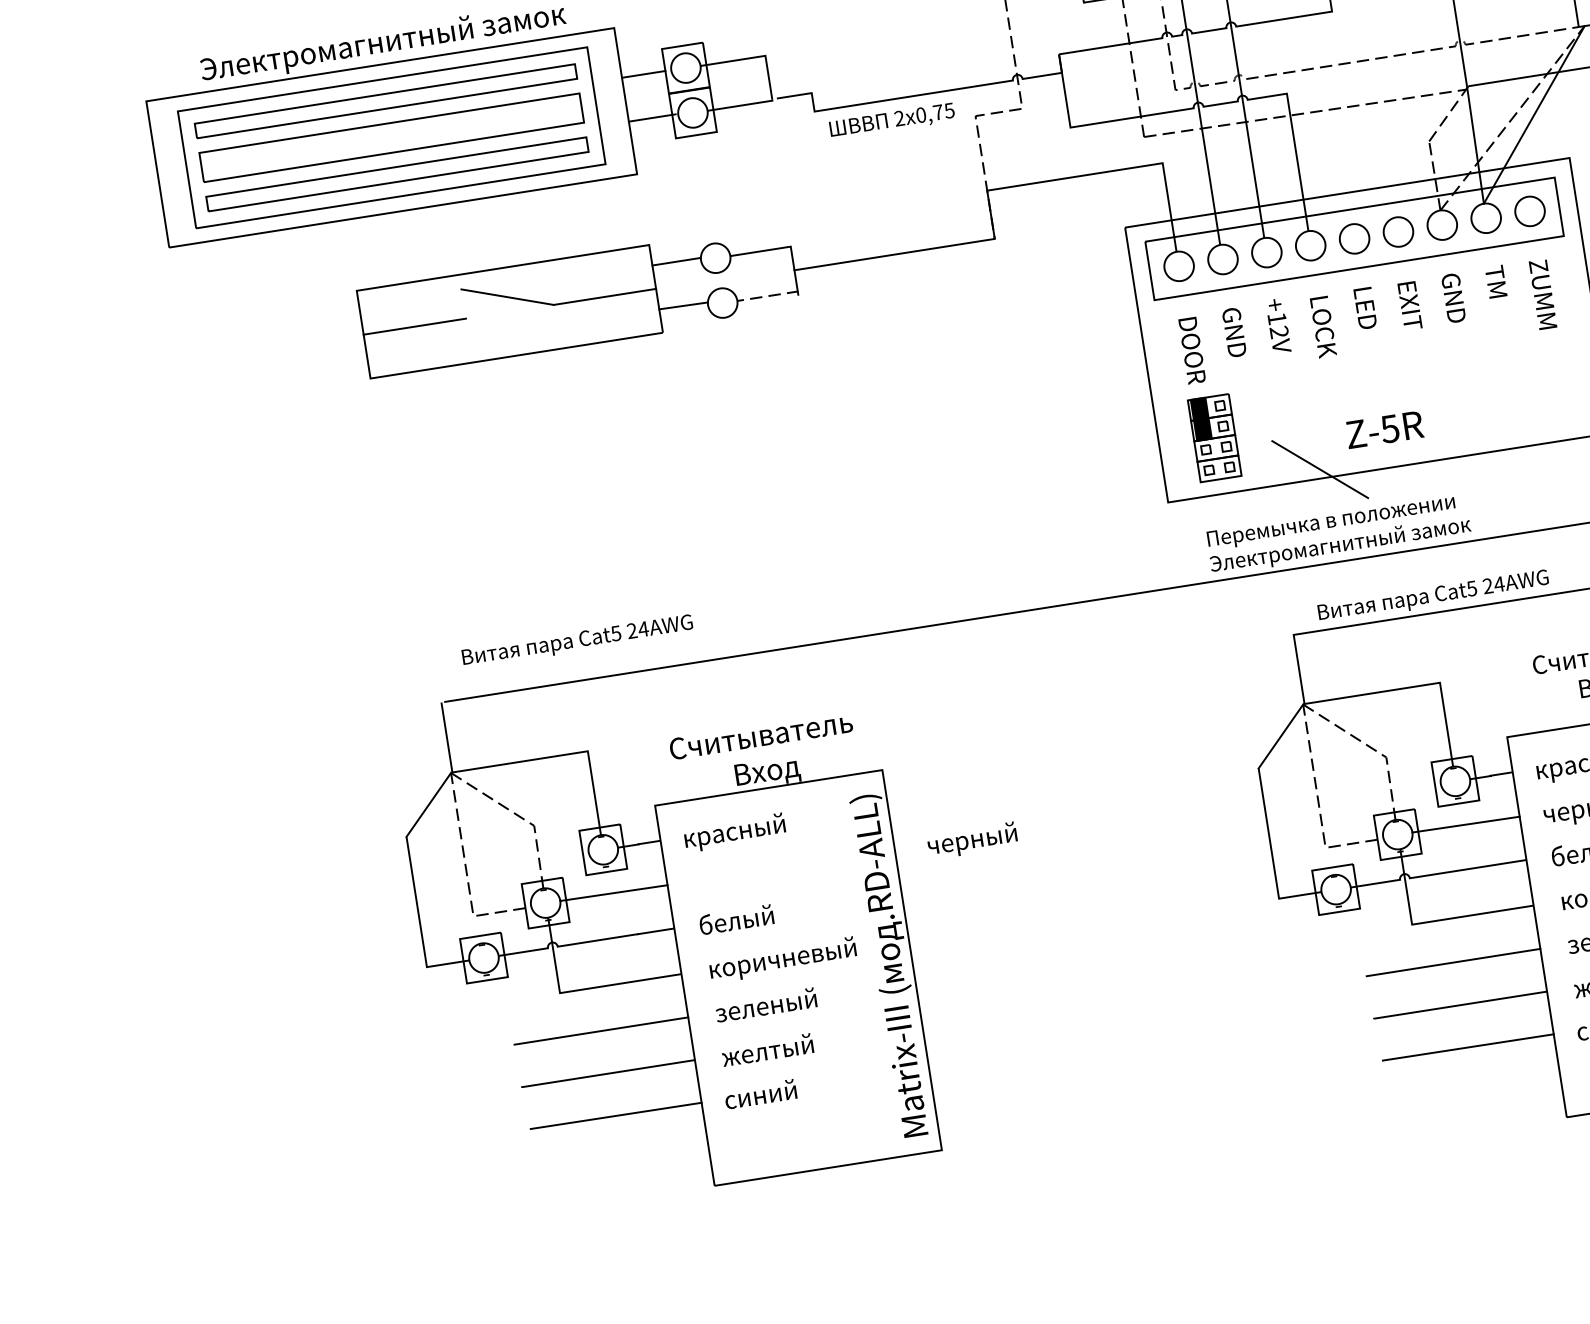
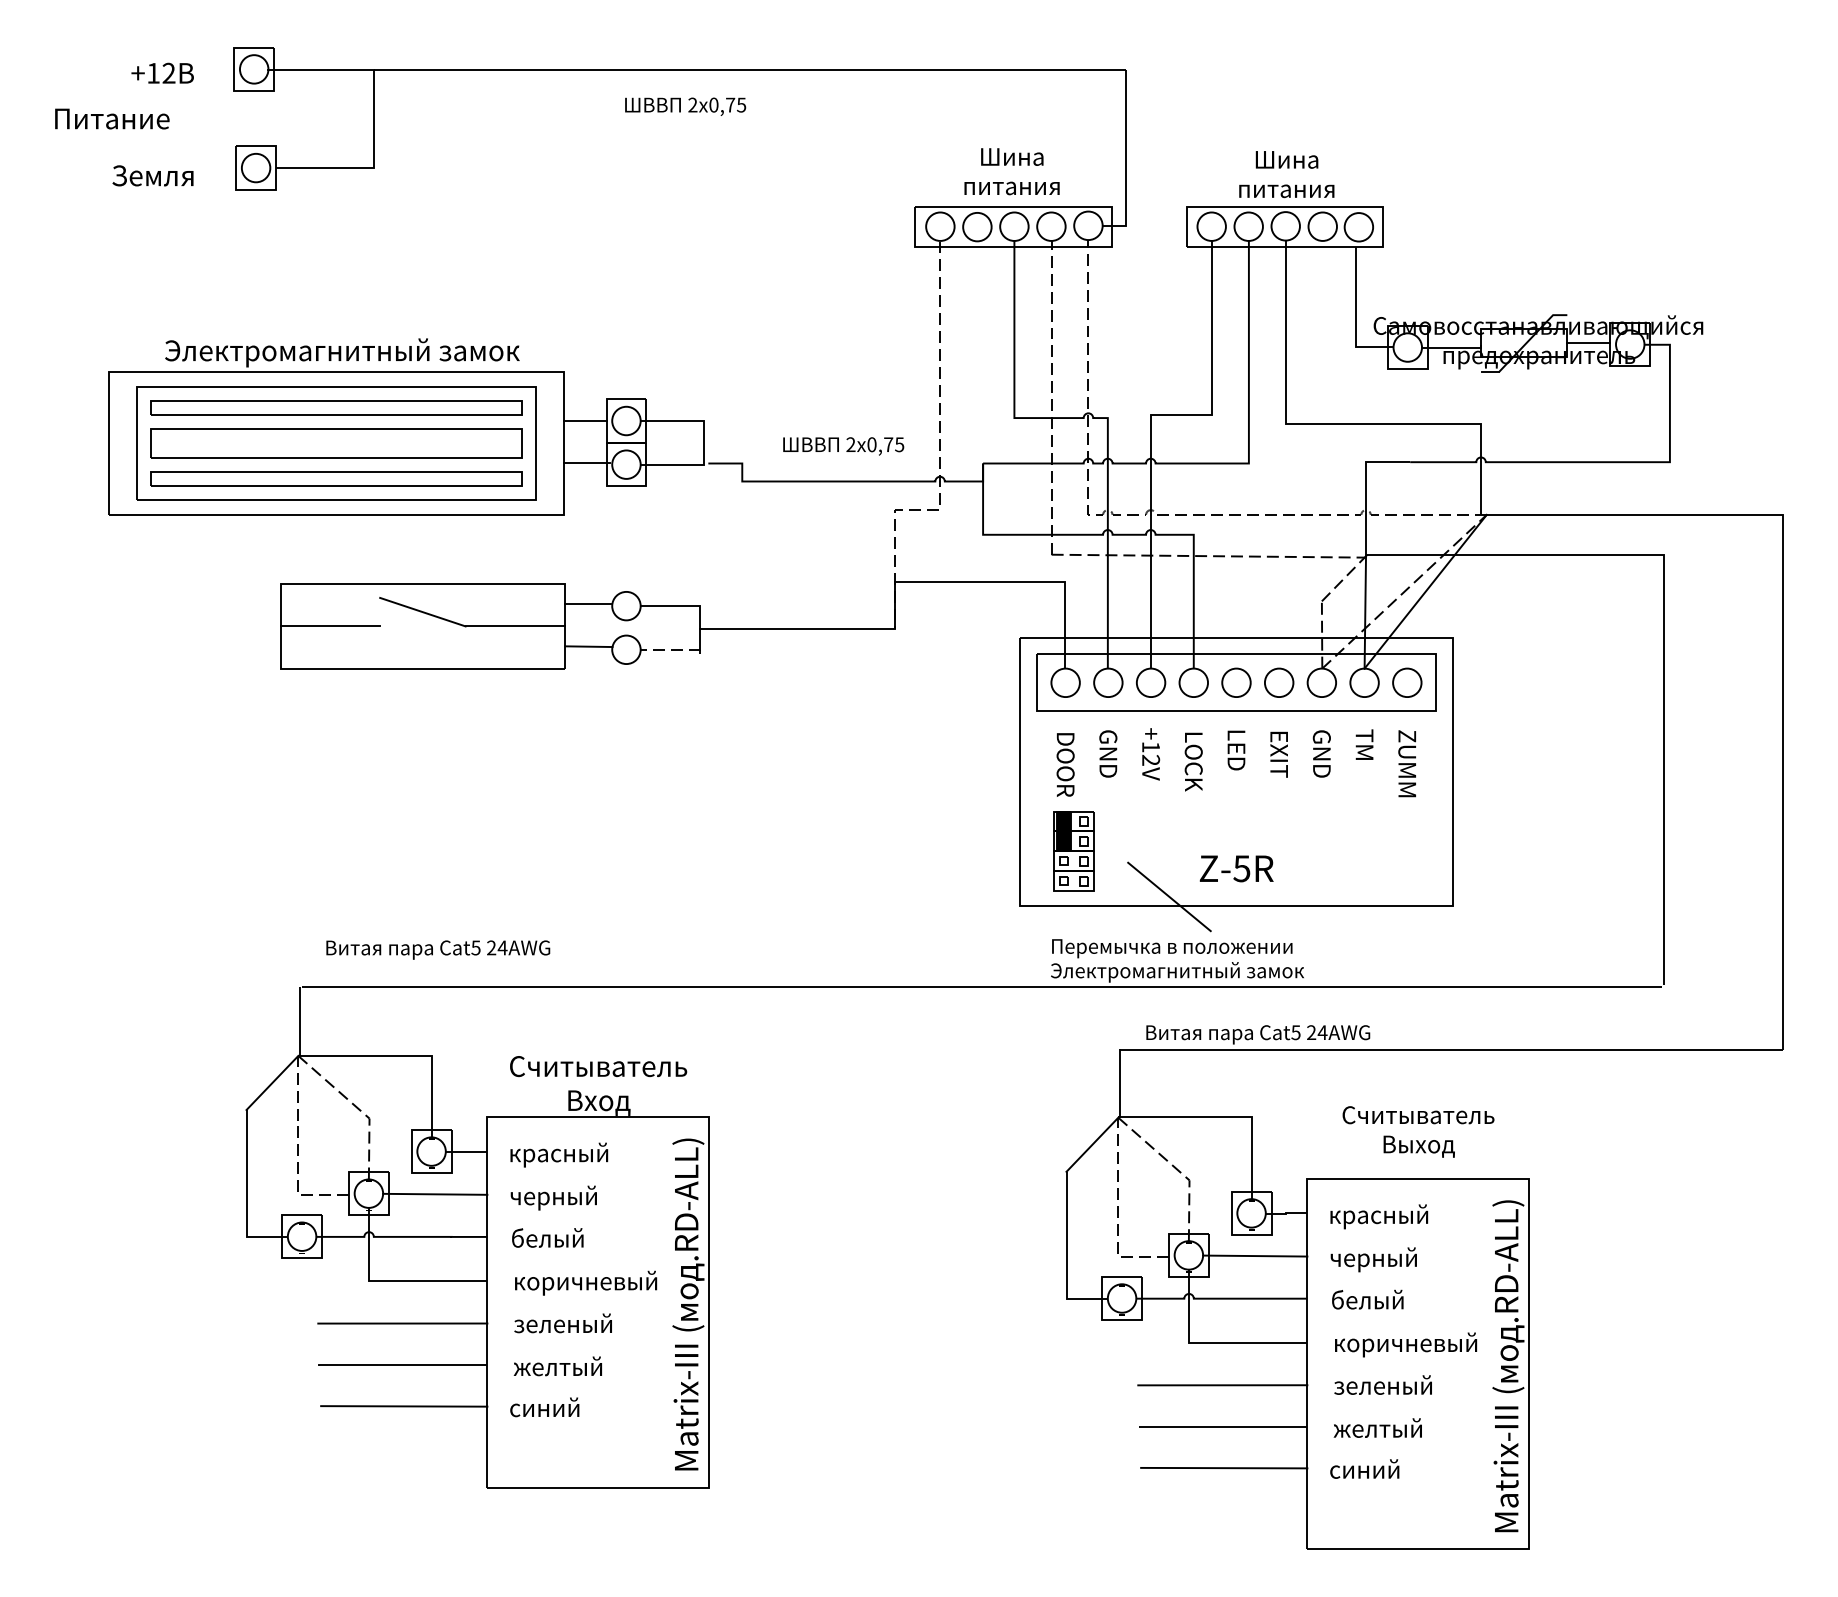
text: (892, 121) -> (843, 446), moved
text: (972, 840) -> (553, 1197), moved

